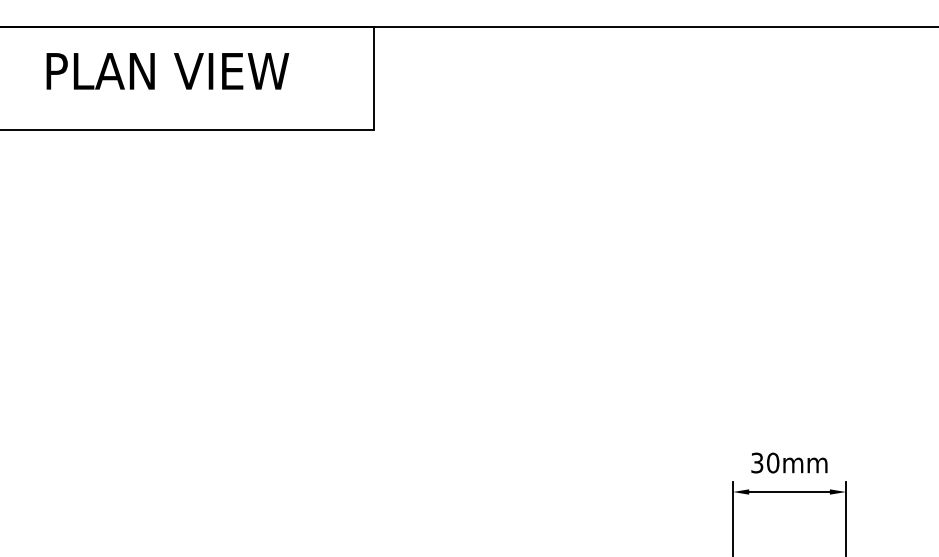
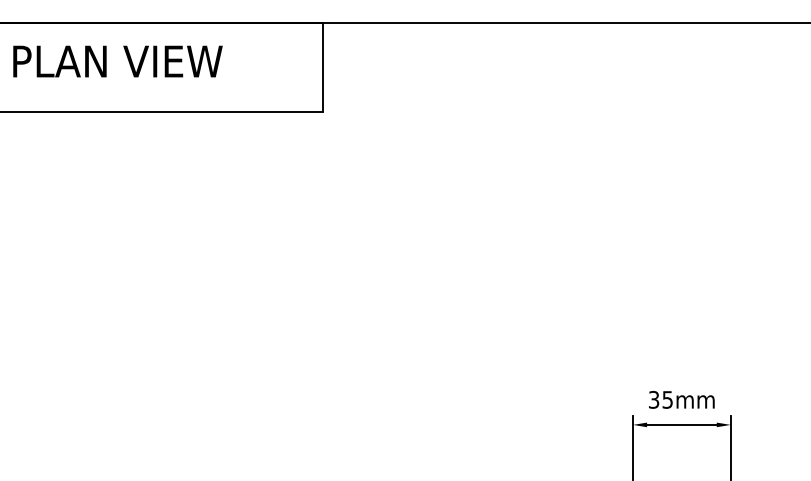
text: (167, 71) -> (117, 61), moved
text: (772, 462) -> (667, 399), 30mm -> 35mm

